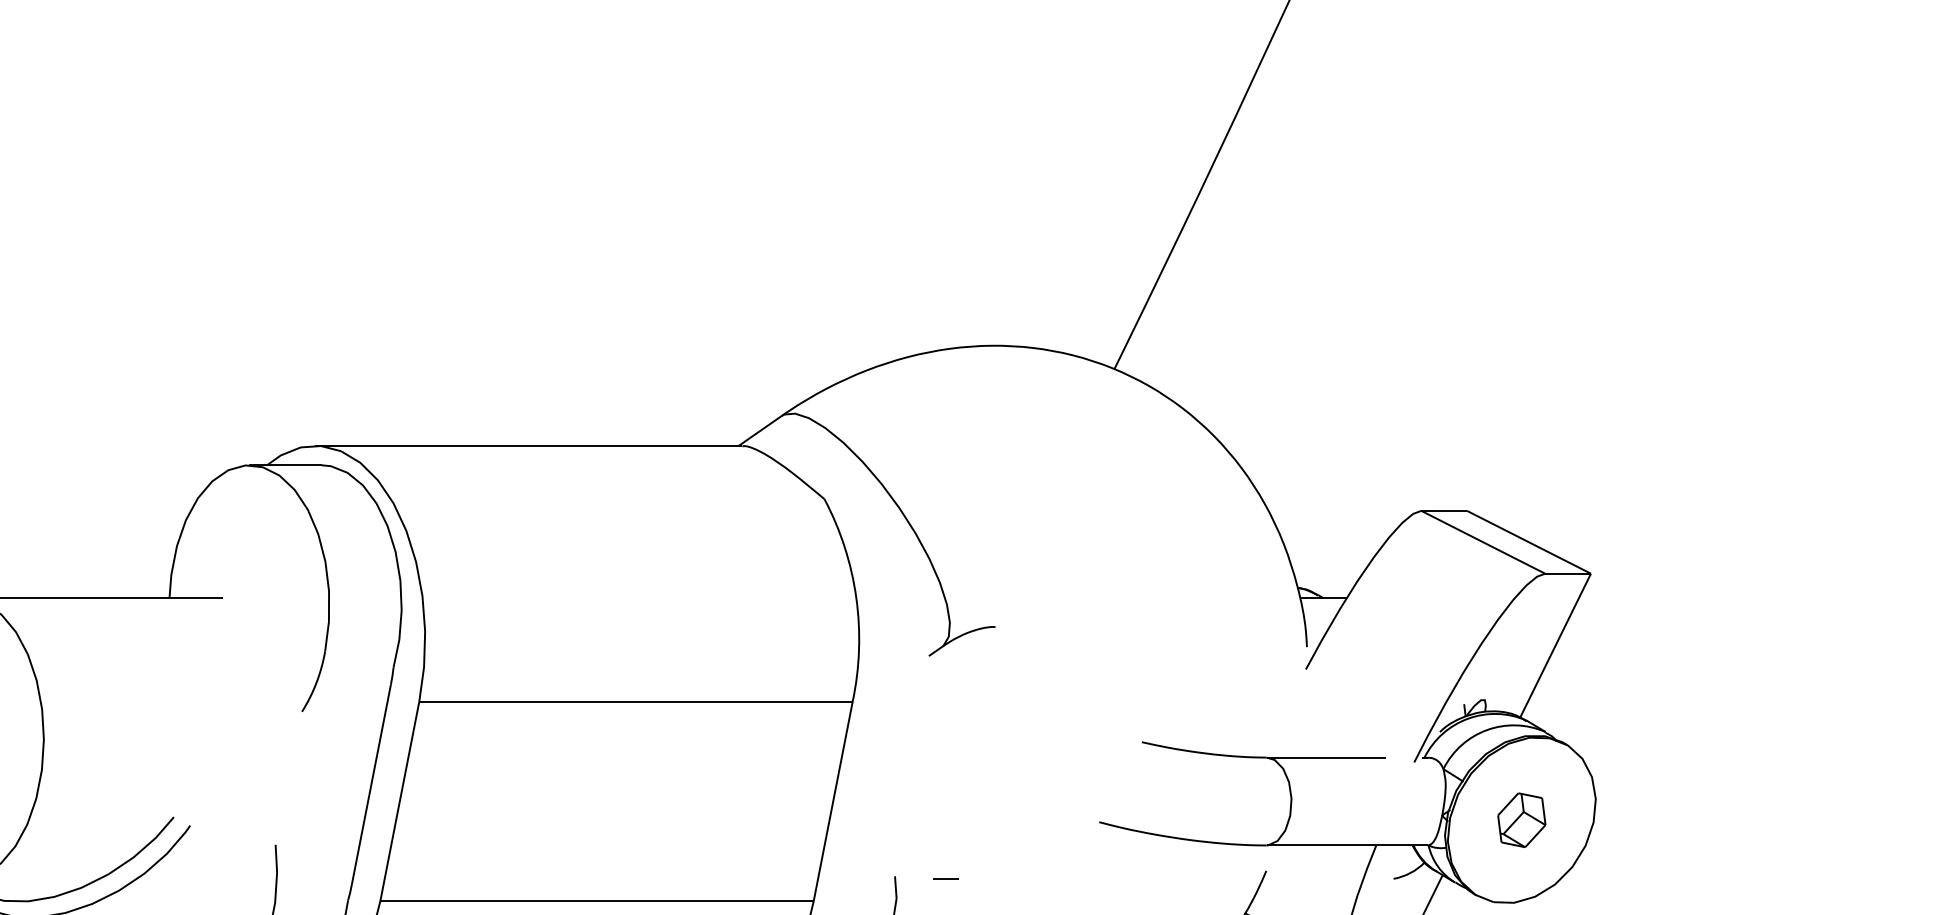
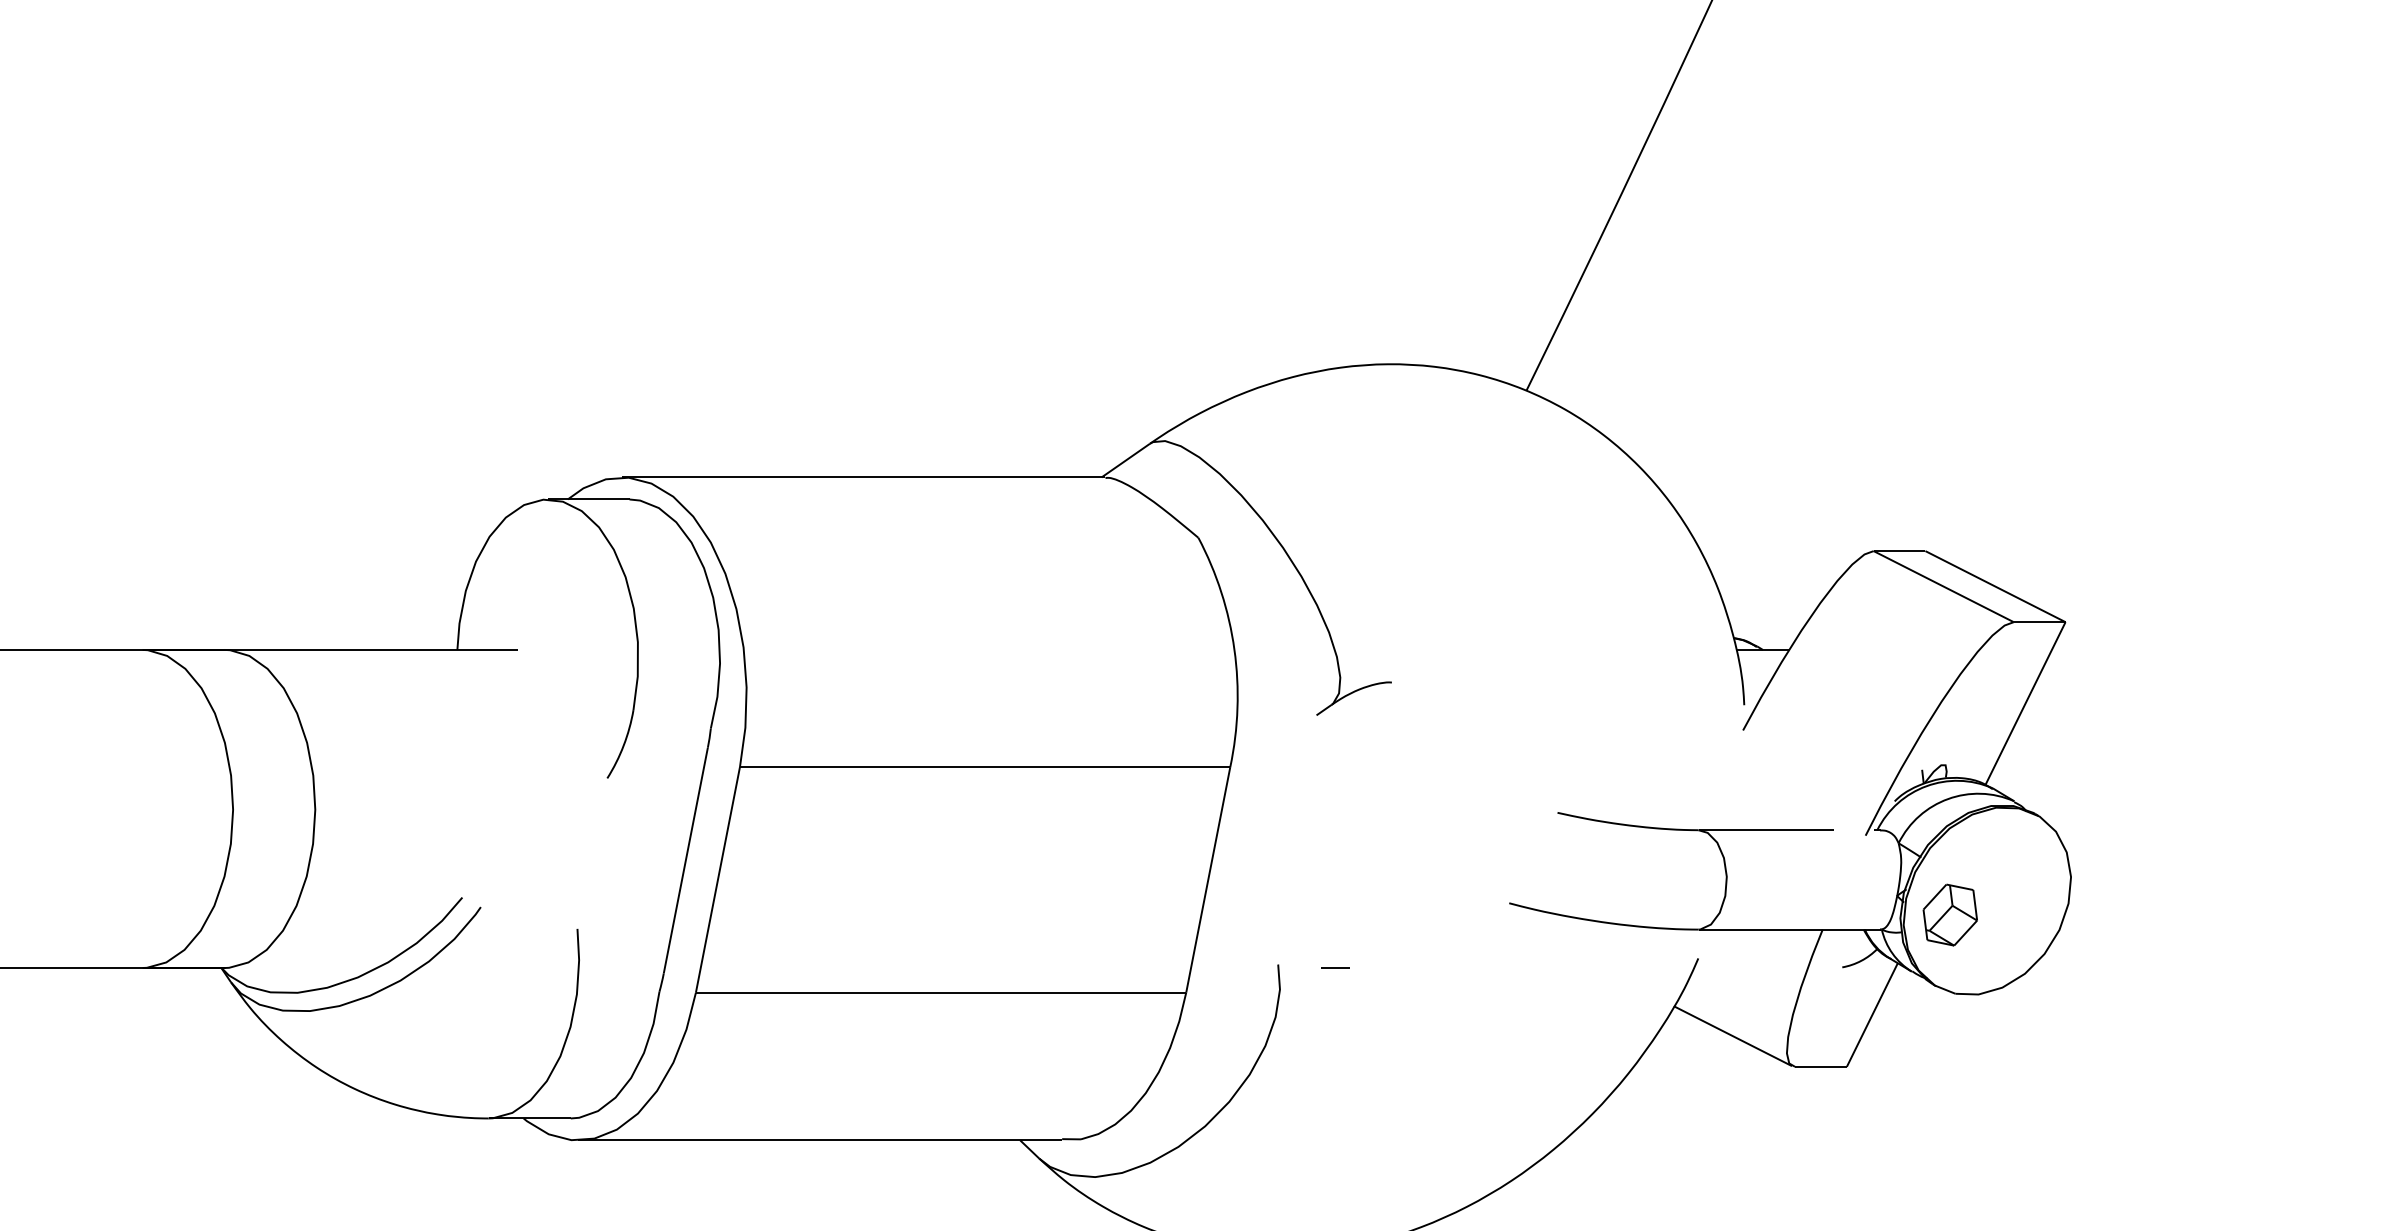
part: (1521, 819) -> (1949, 914), moved

